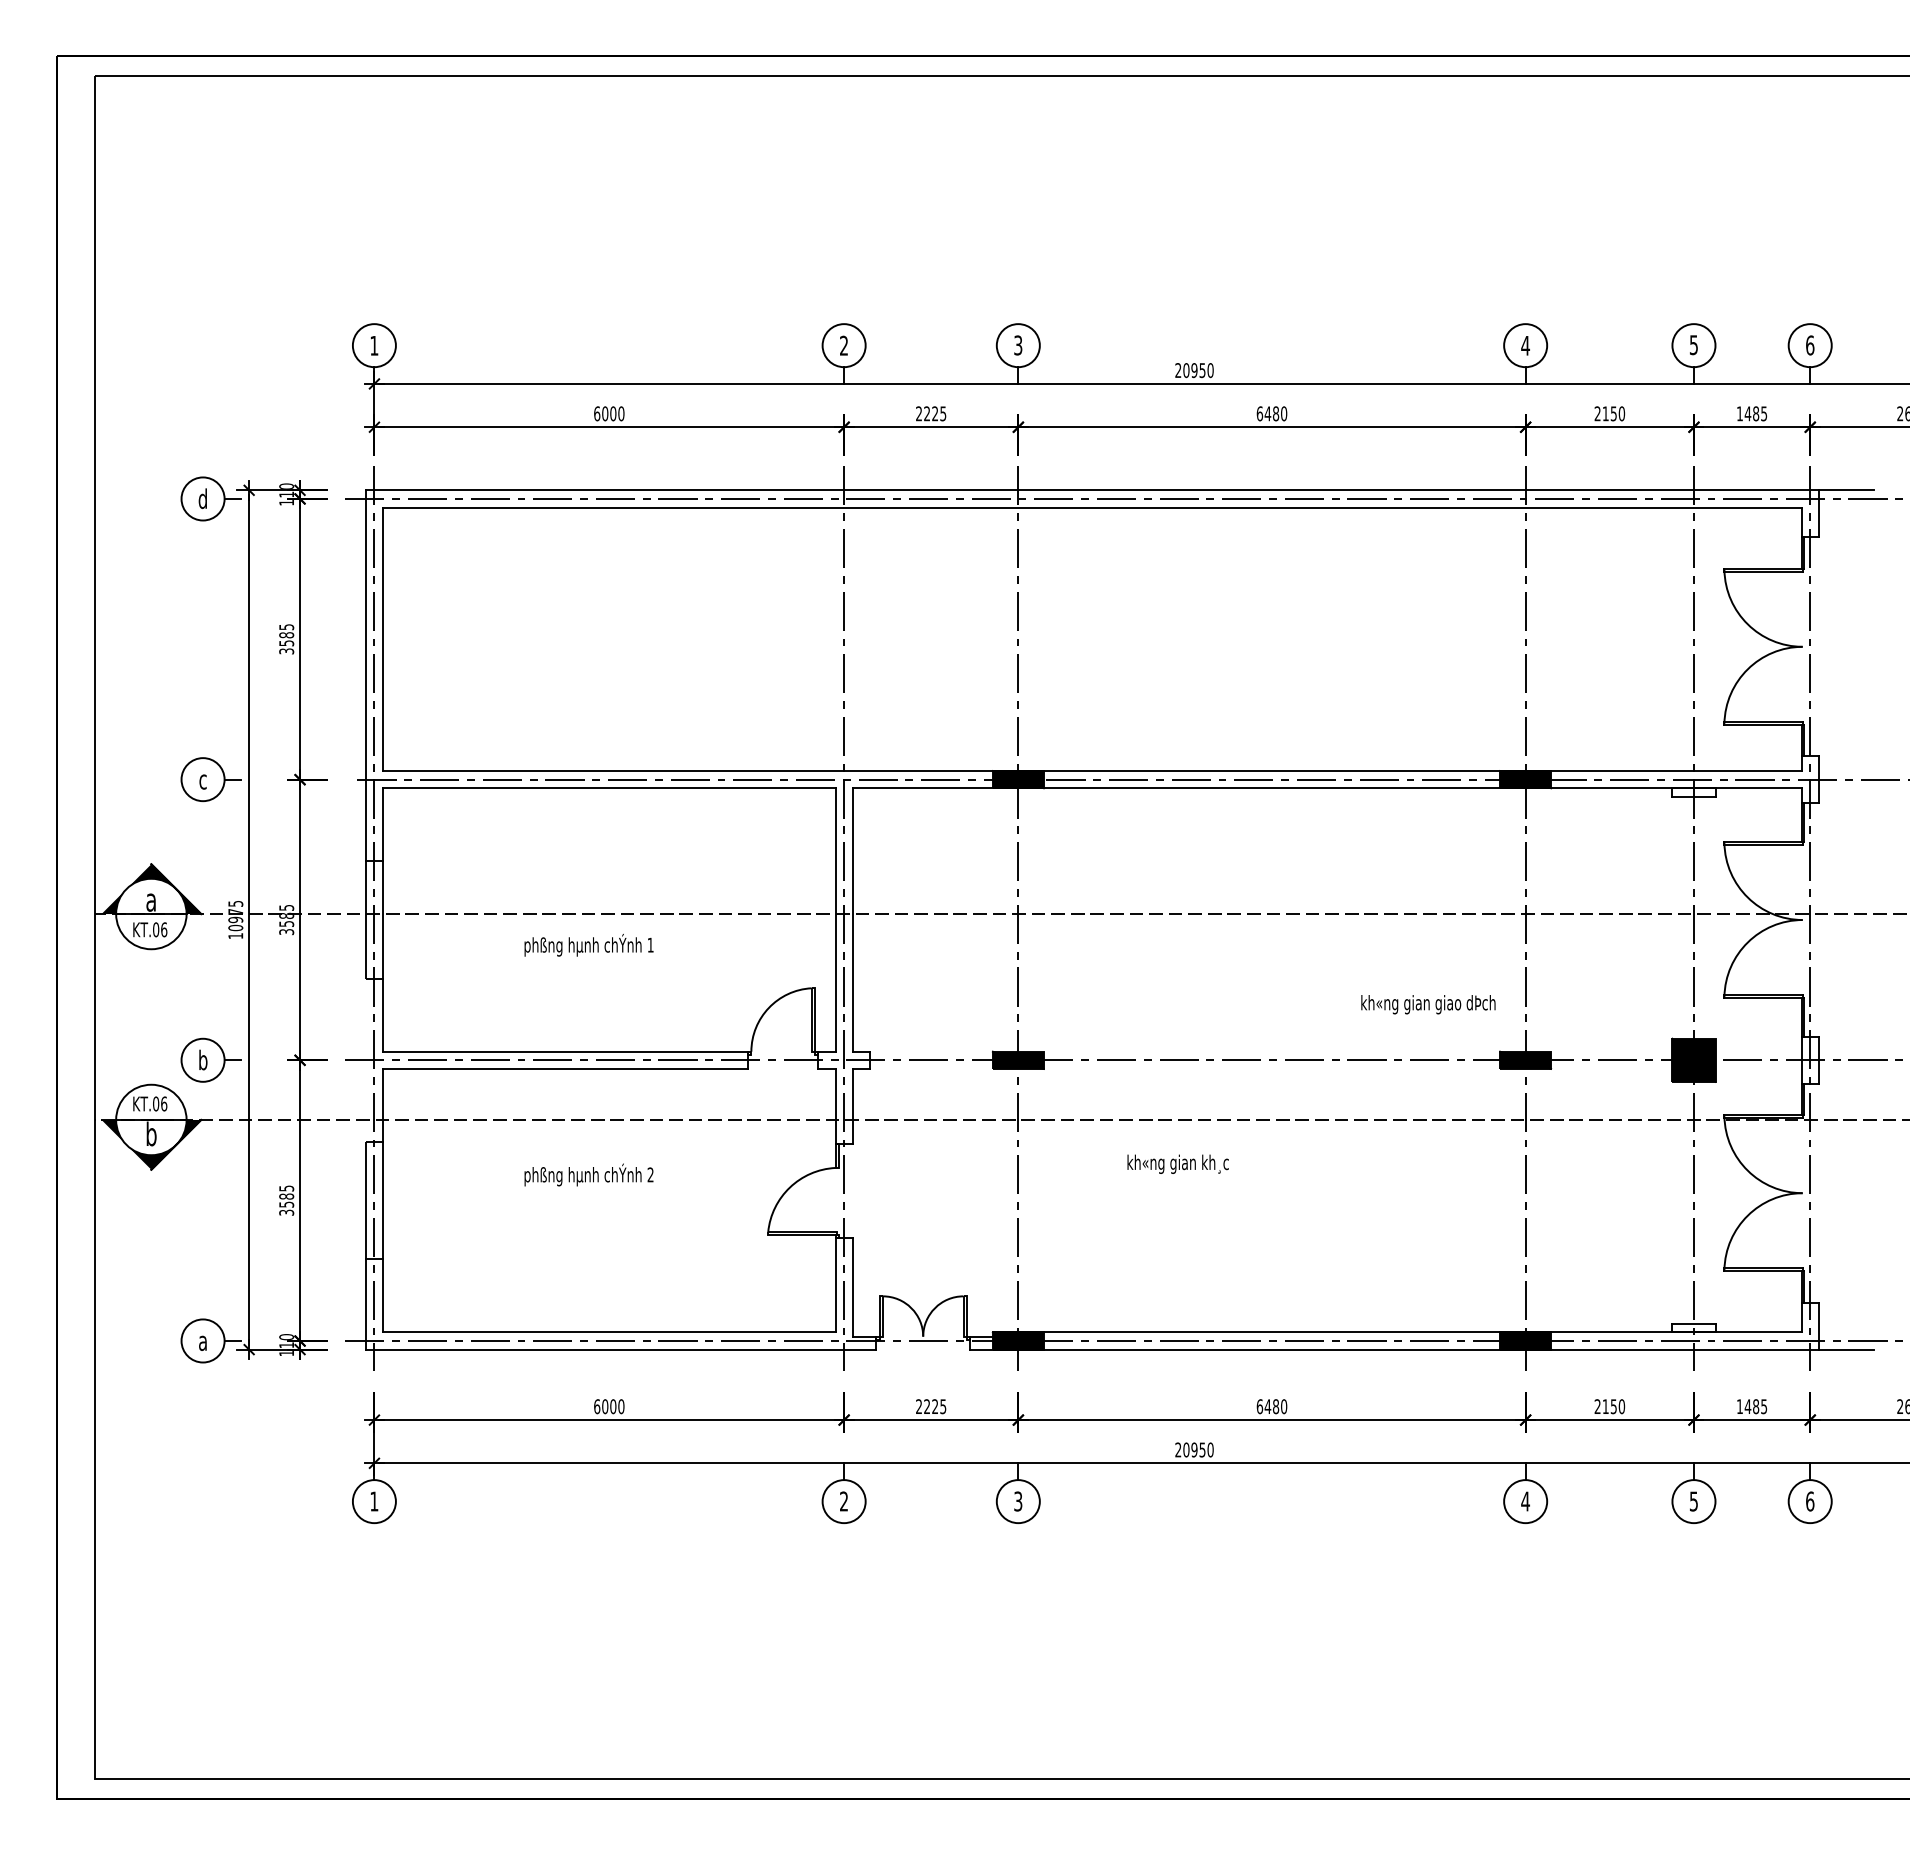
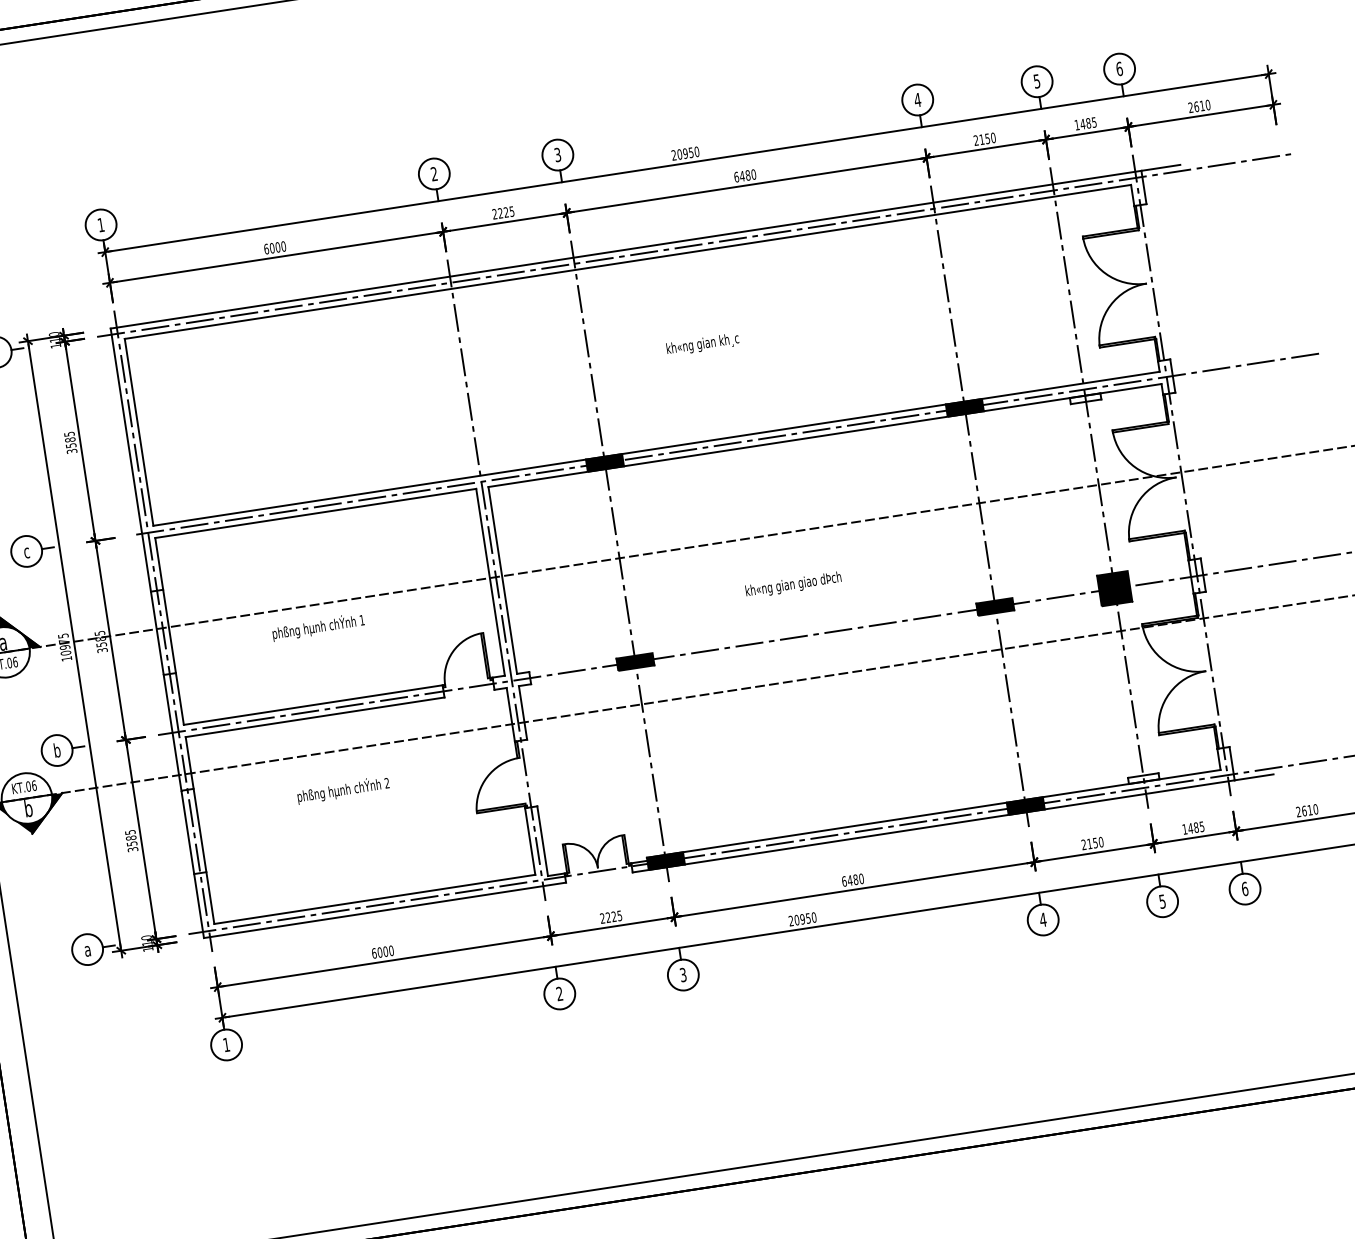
text: (1428, 1004) -> (793, 584), moved
line: (365, 1059) -> (172, 732), added
text: (1177, 1163) -> (702, 344), moved

